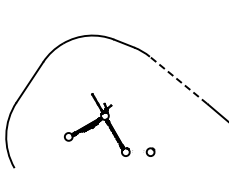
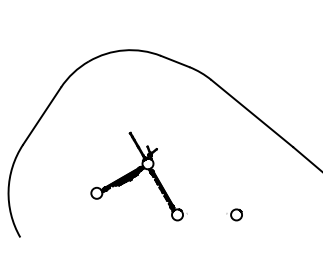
line: (178, 80) -> (251, 113), dashed -> solid
part: (149, 151) -> (234, 213), moved

